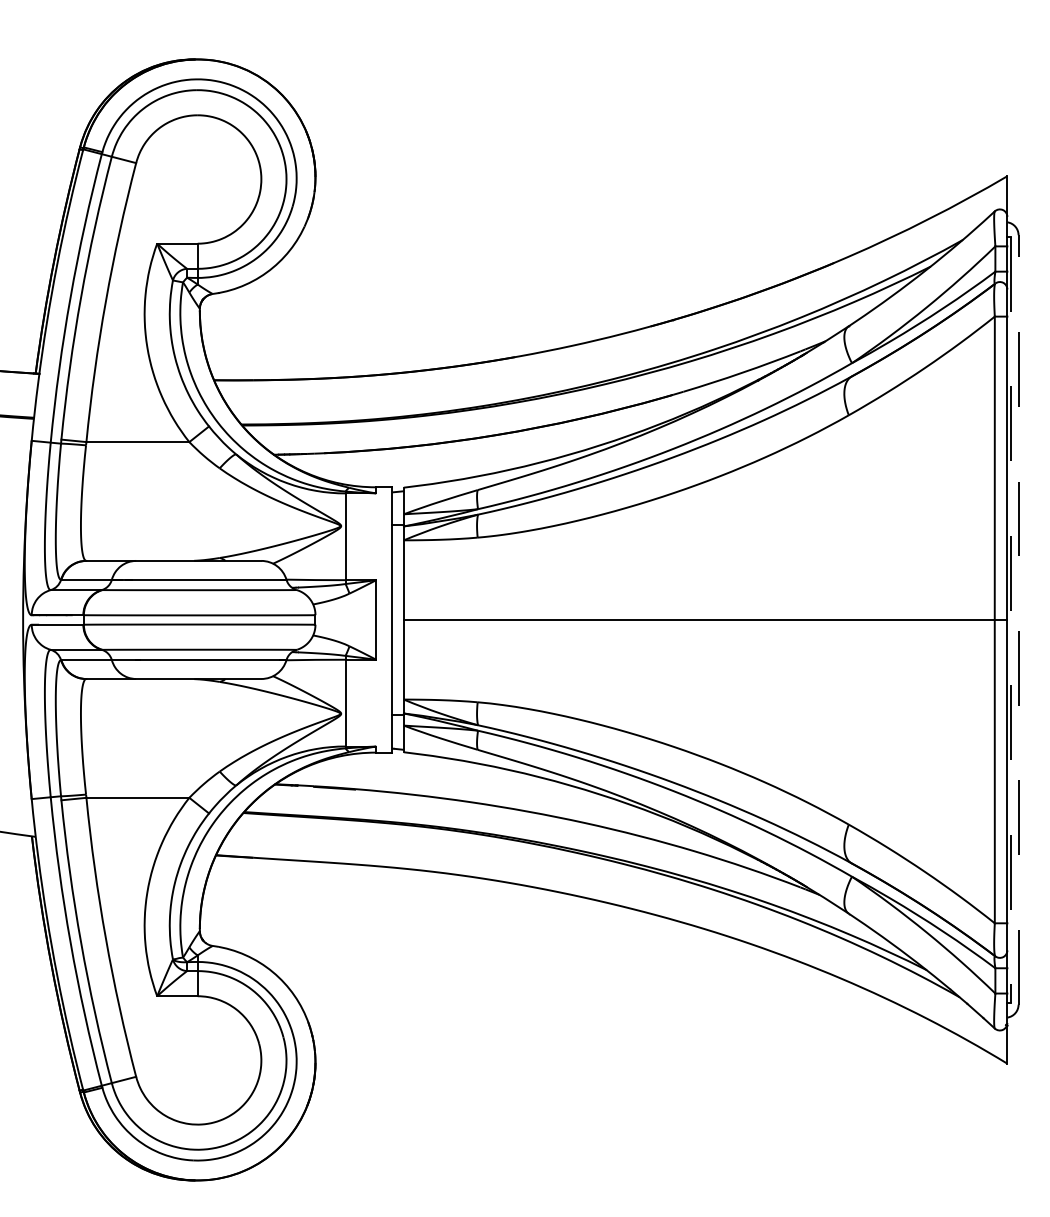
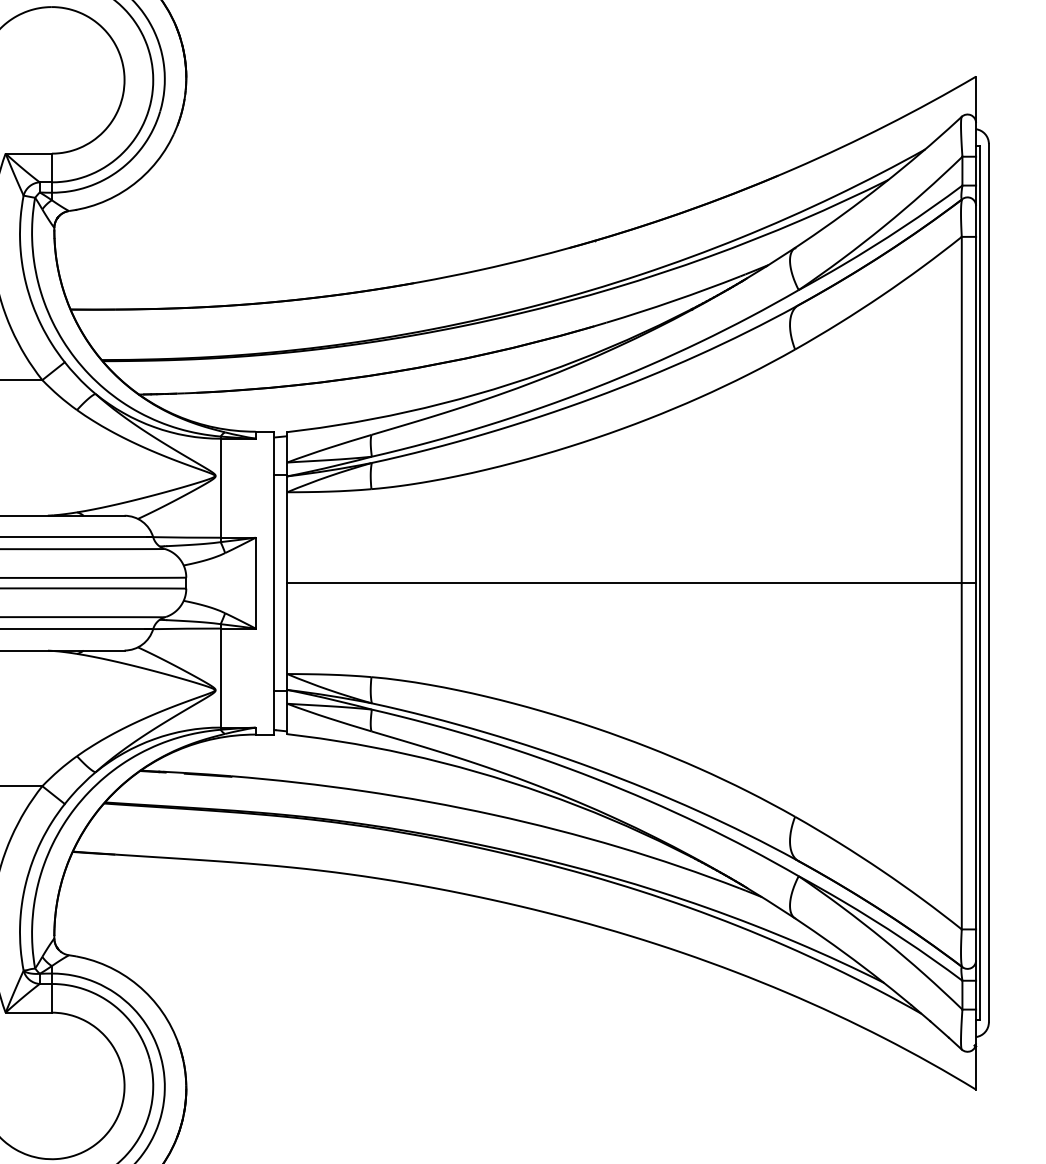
line: (1018, 619) -> (988, 582), dashed -> solid
line: (1011, 620) -> (980, 583), dashed -> solid

